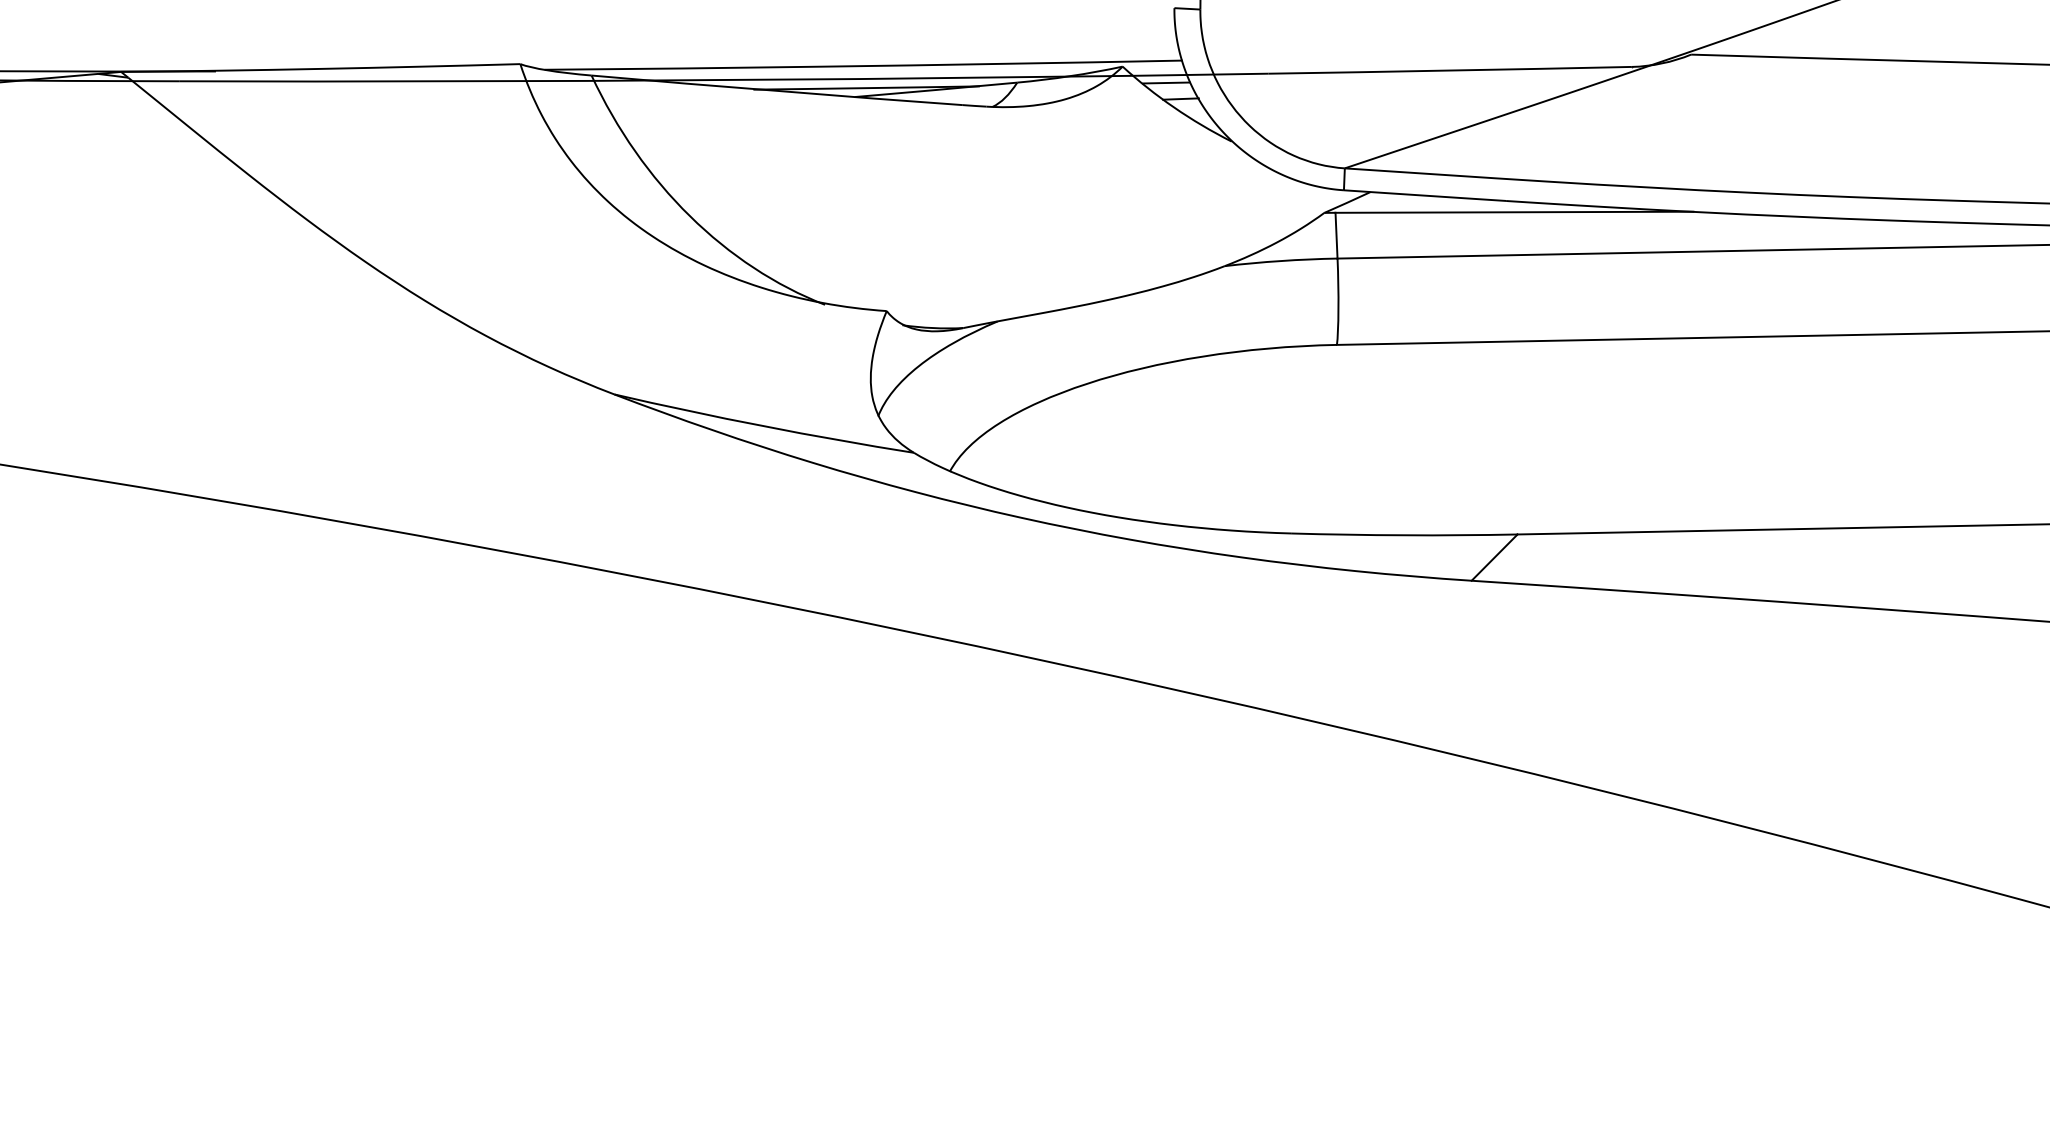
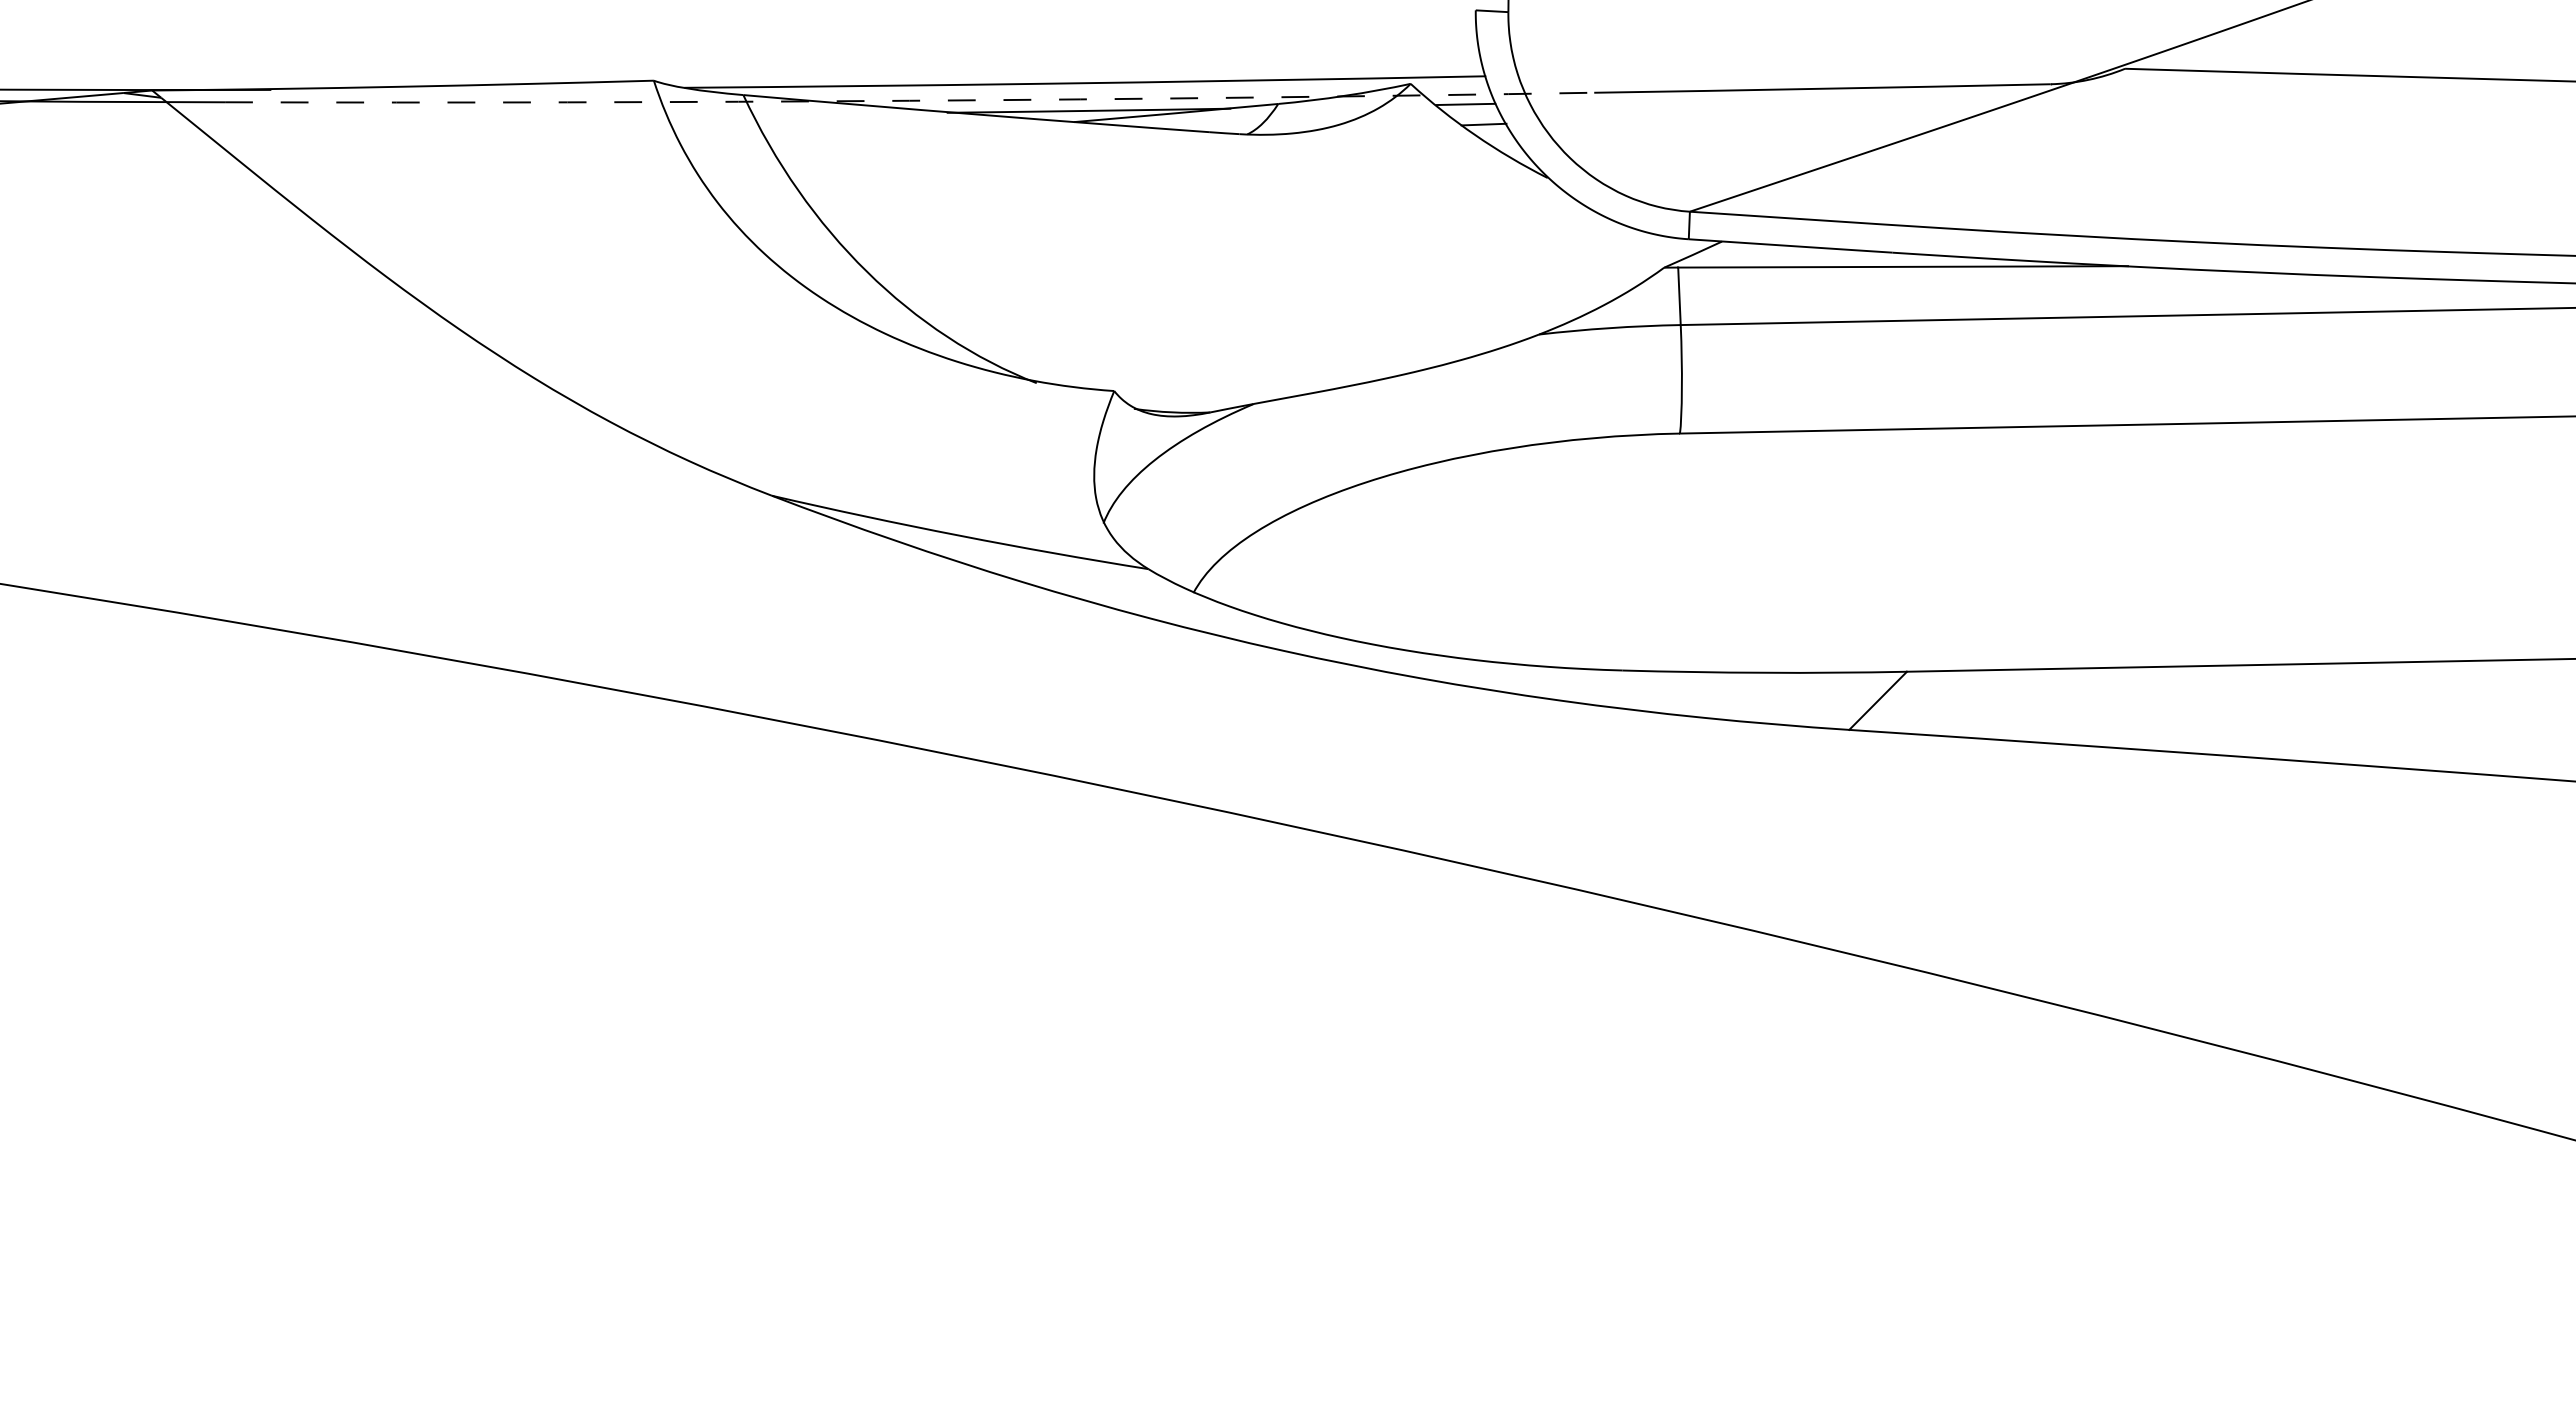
arc: (723, 79) -> (909, 100), solid -> dashed

